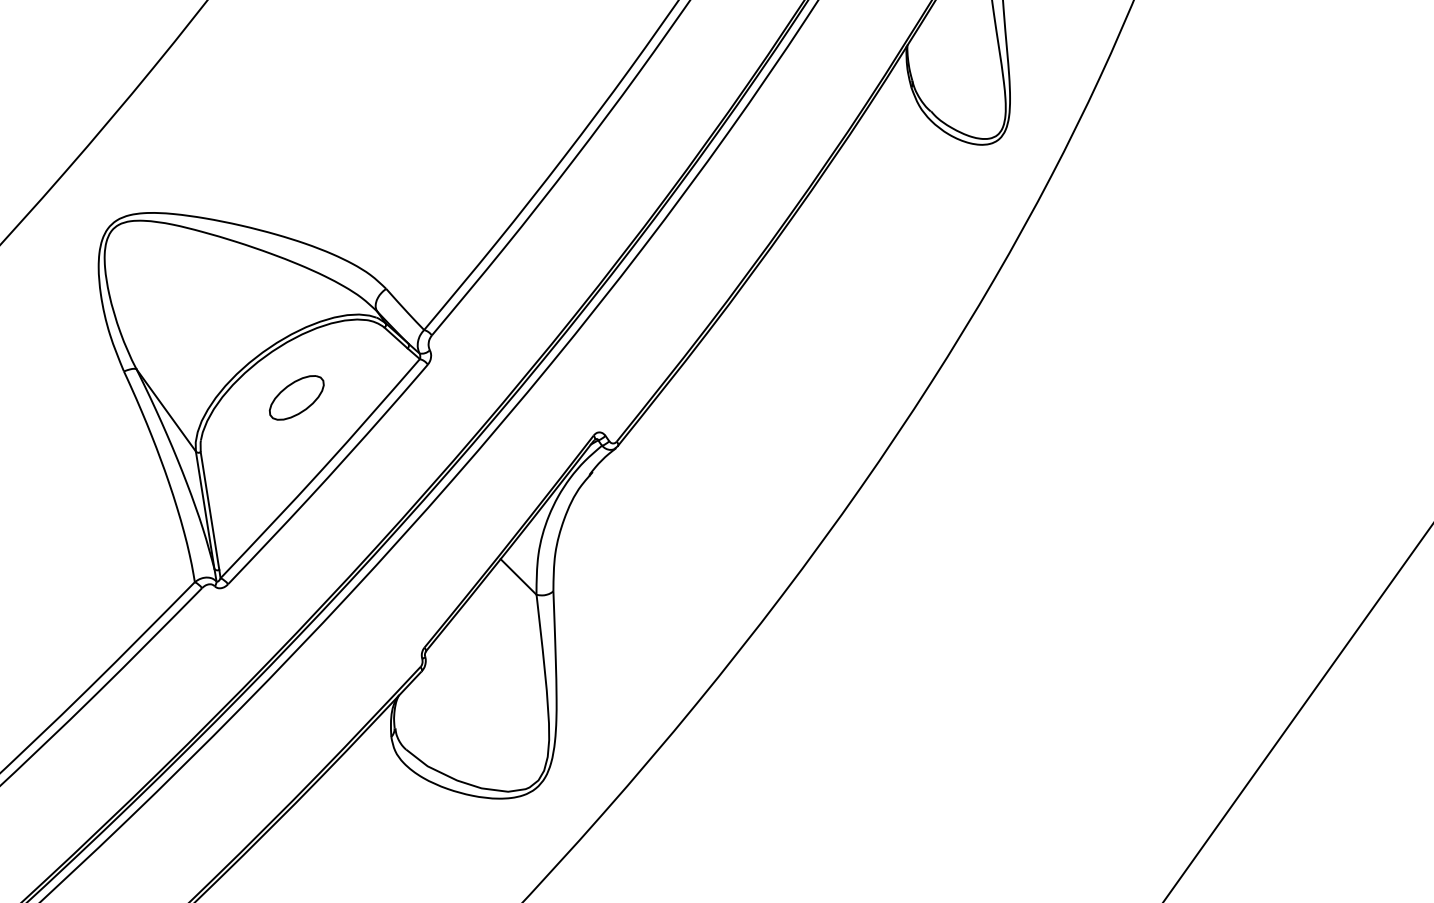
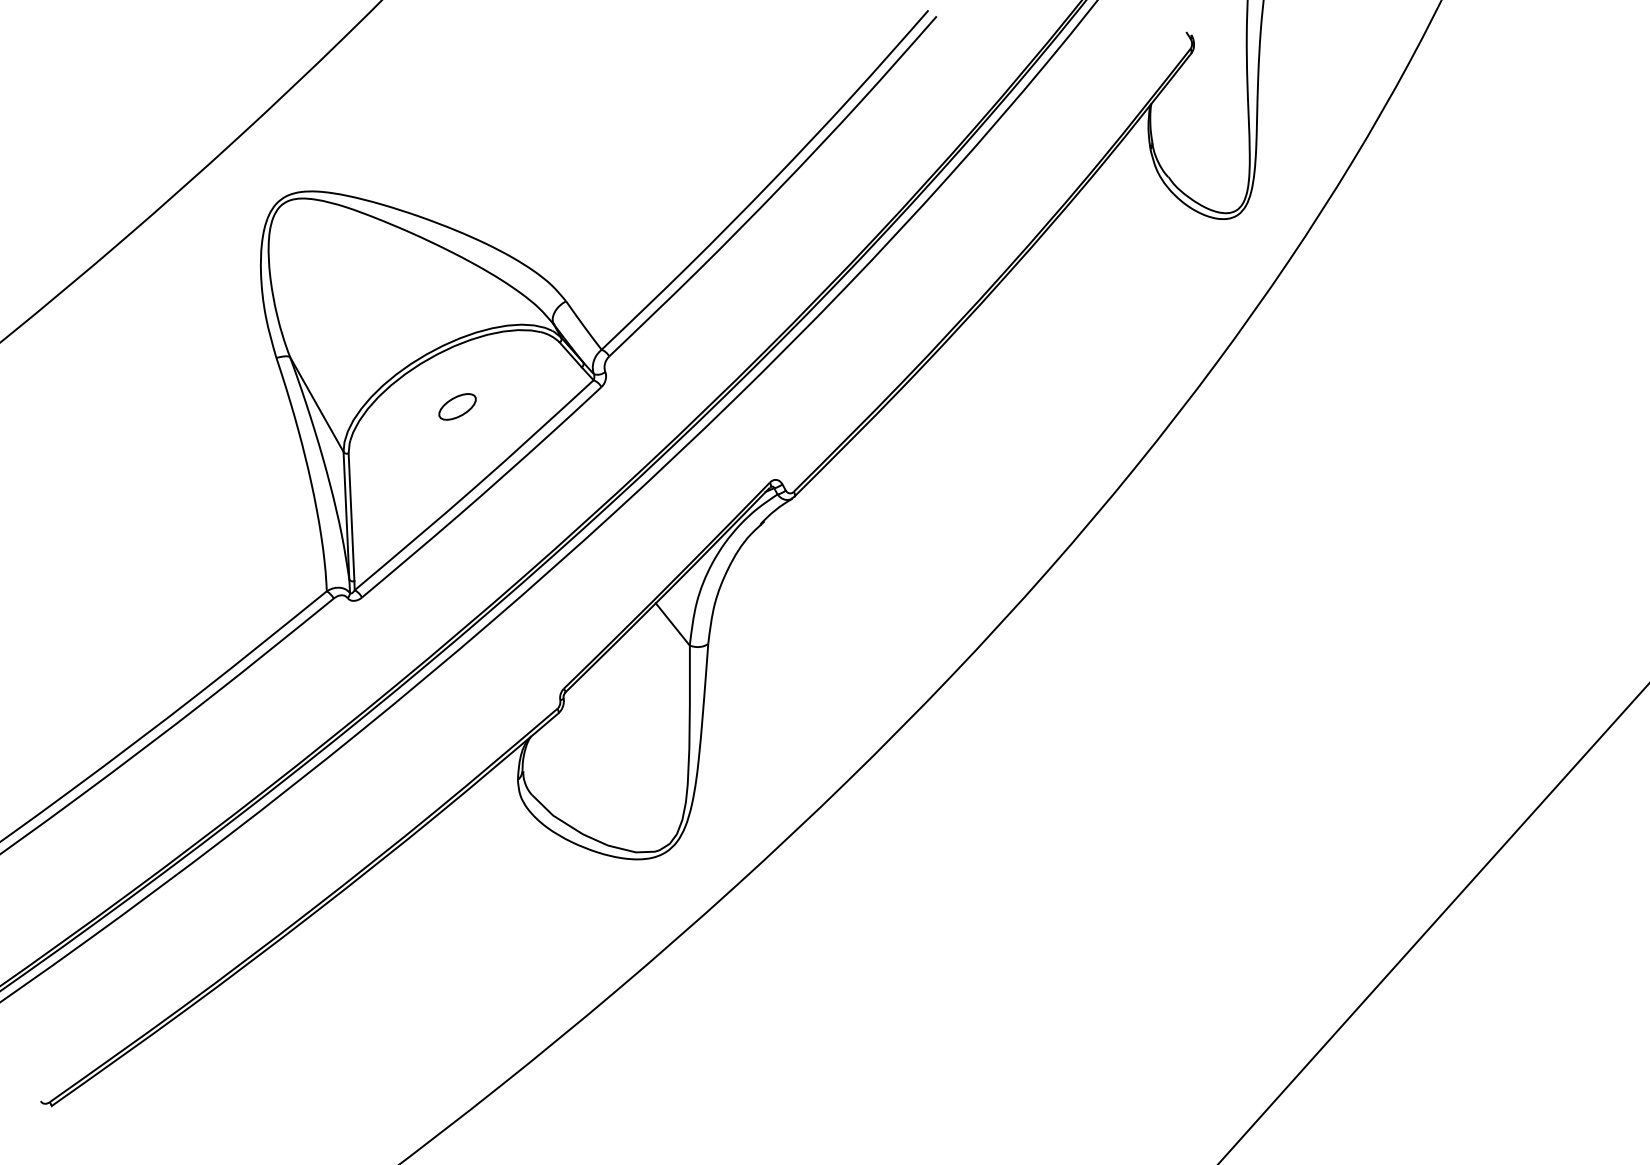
part: (296, 397) -> (457, 406), size x0.6

